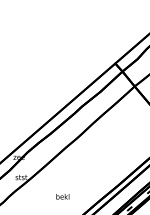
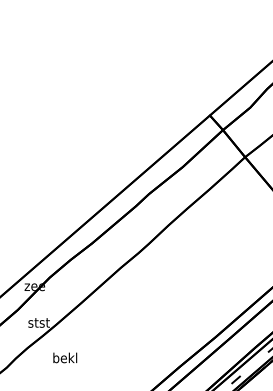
text: (62, 196) -> (64, 357), moved

